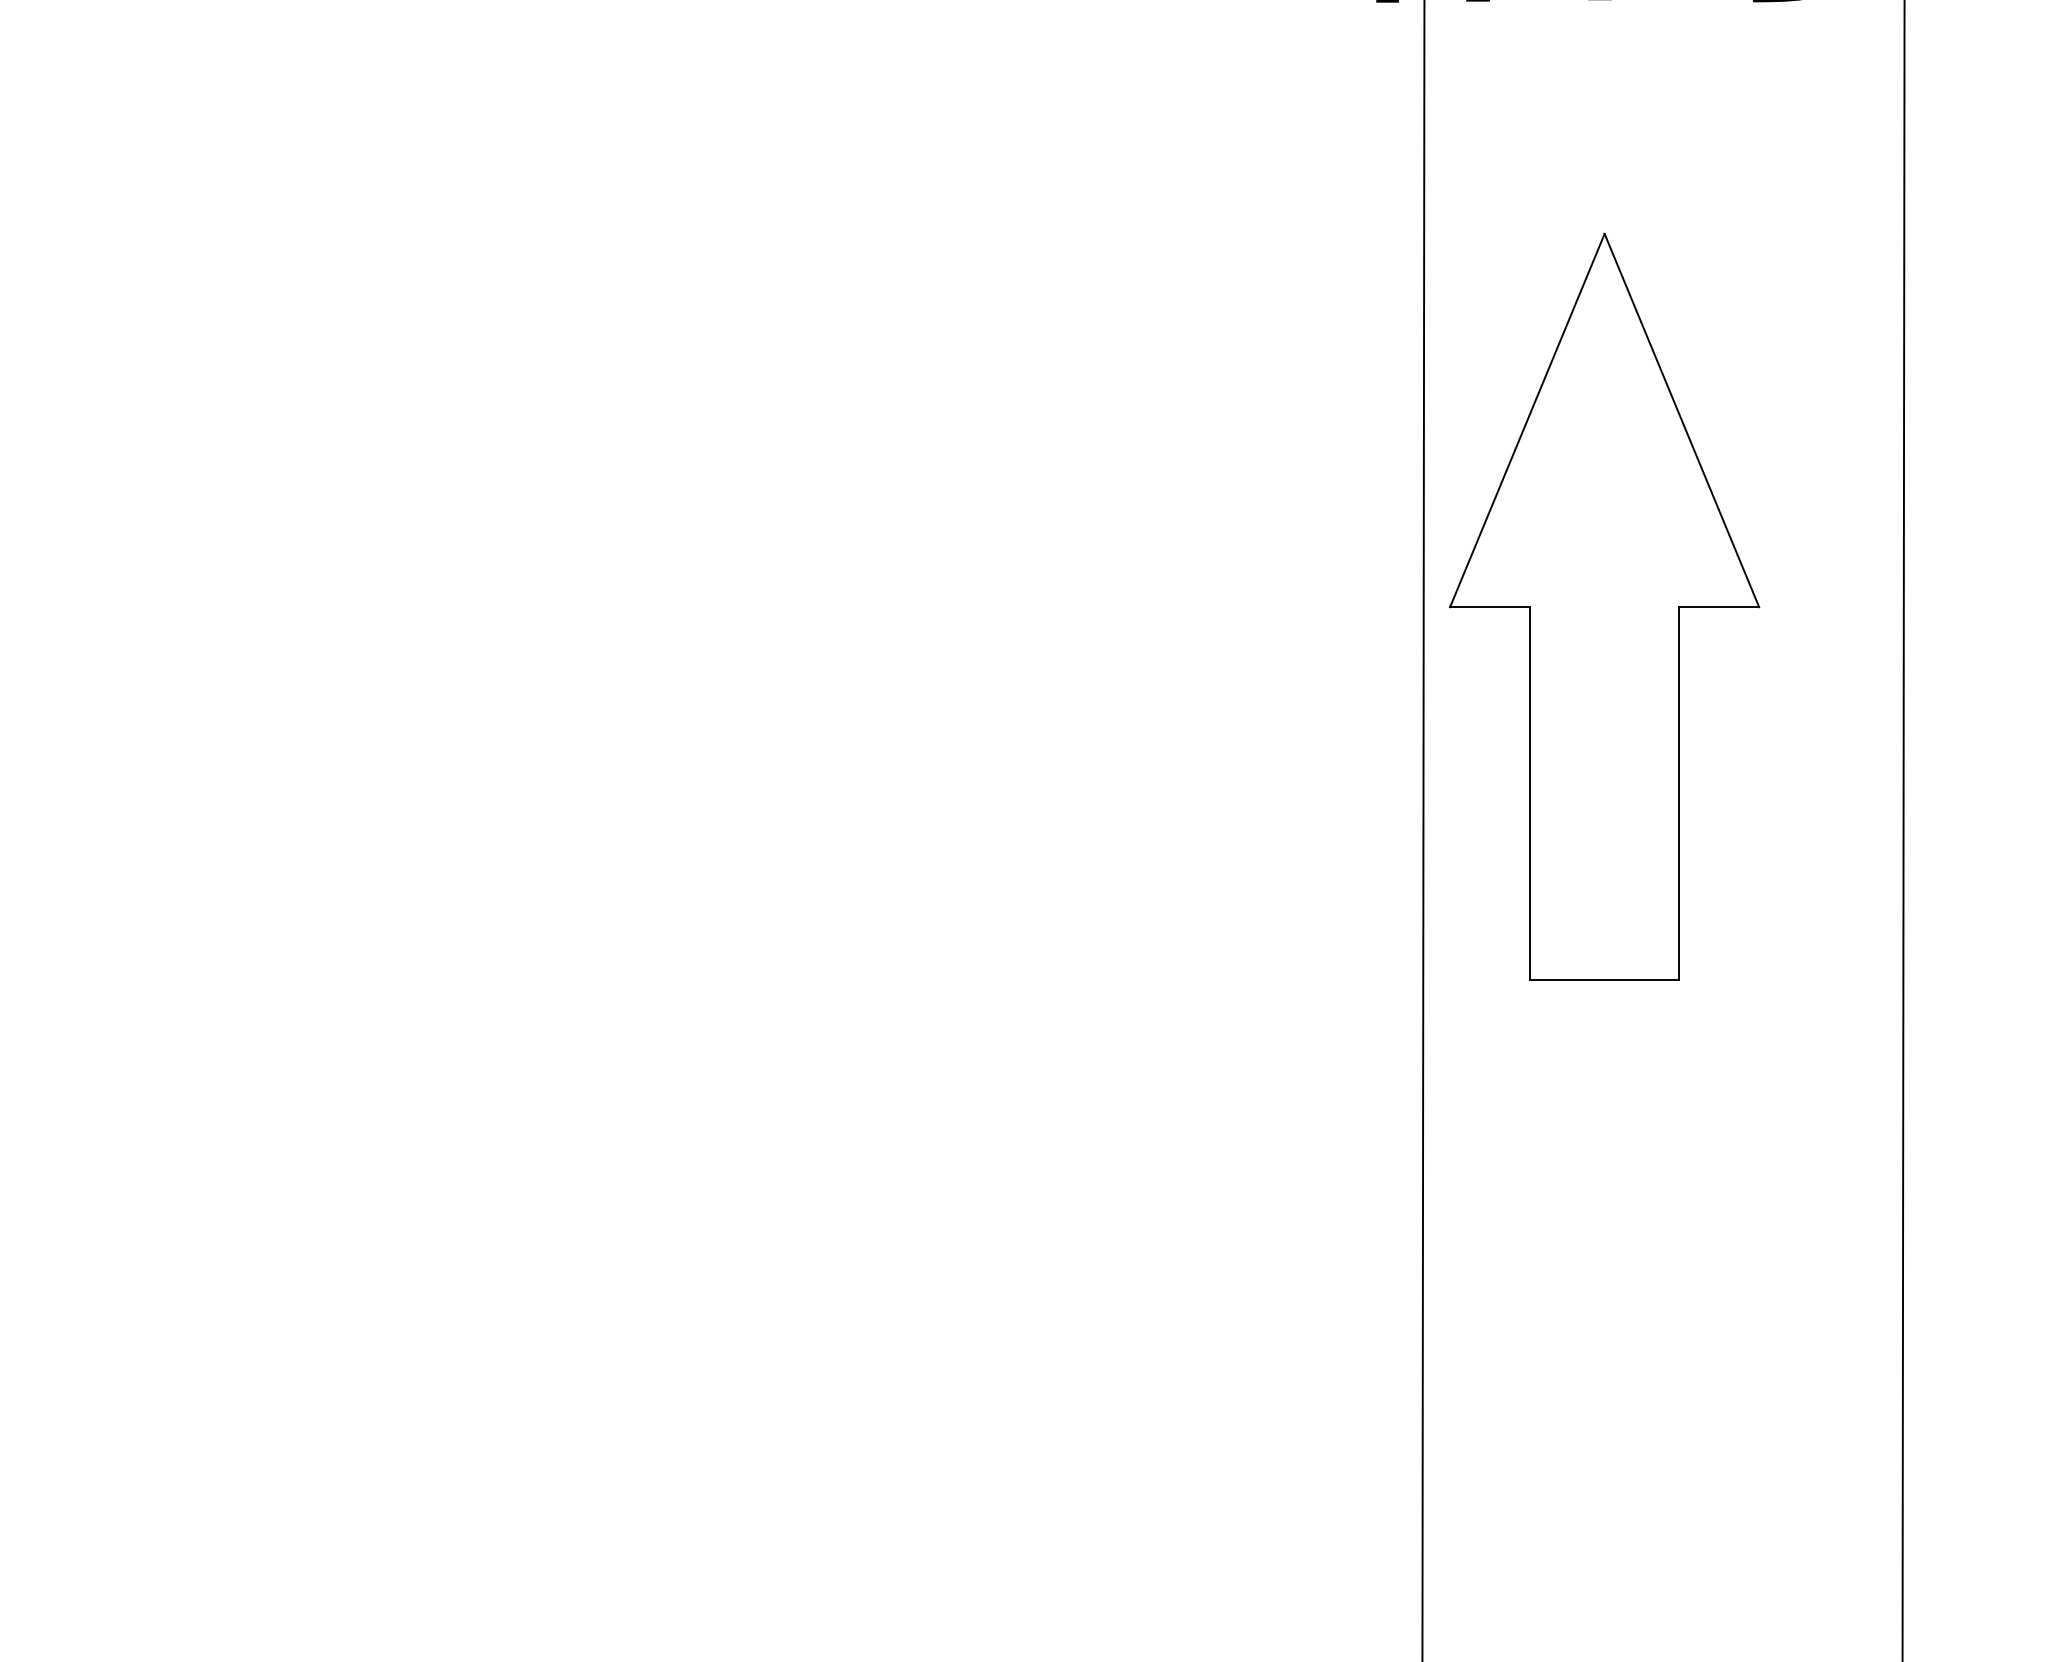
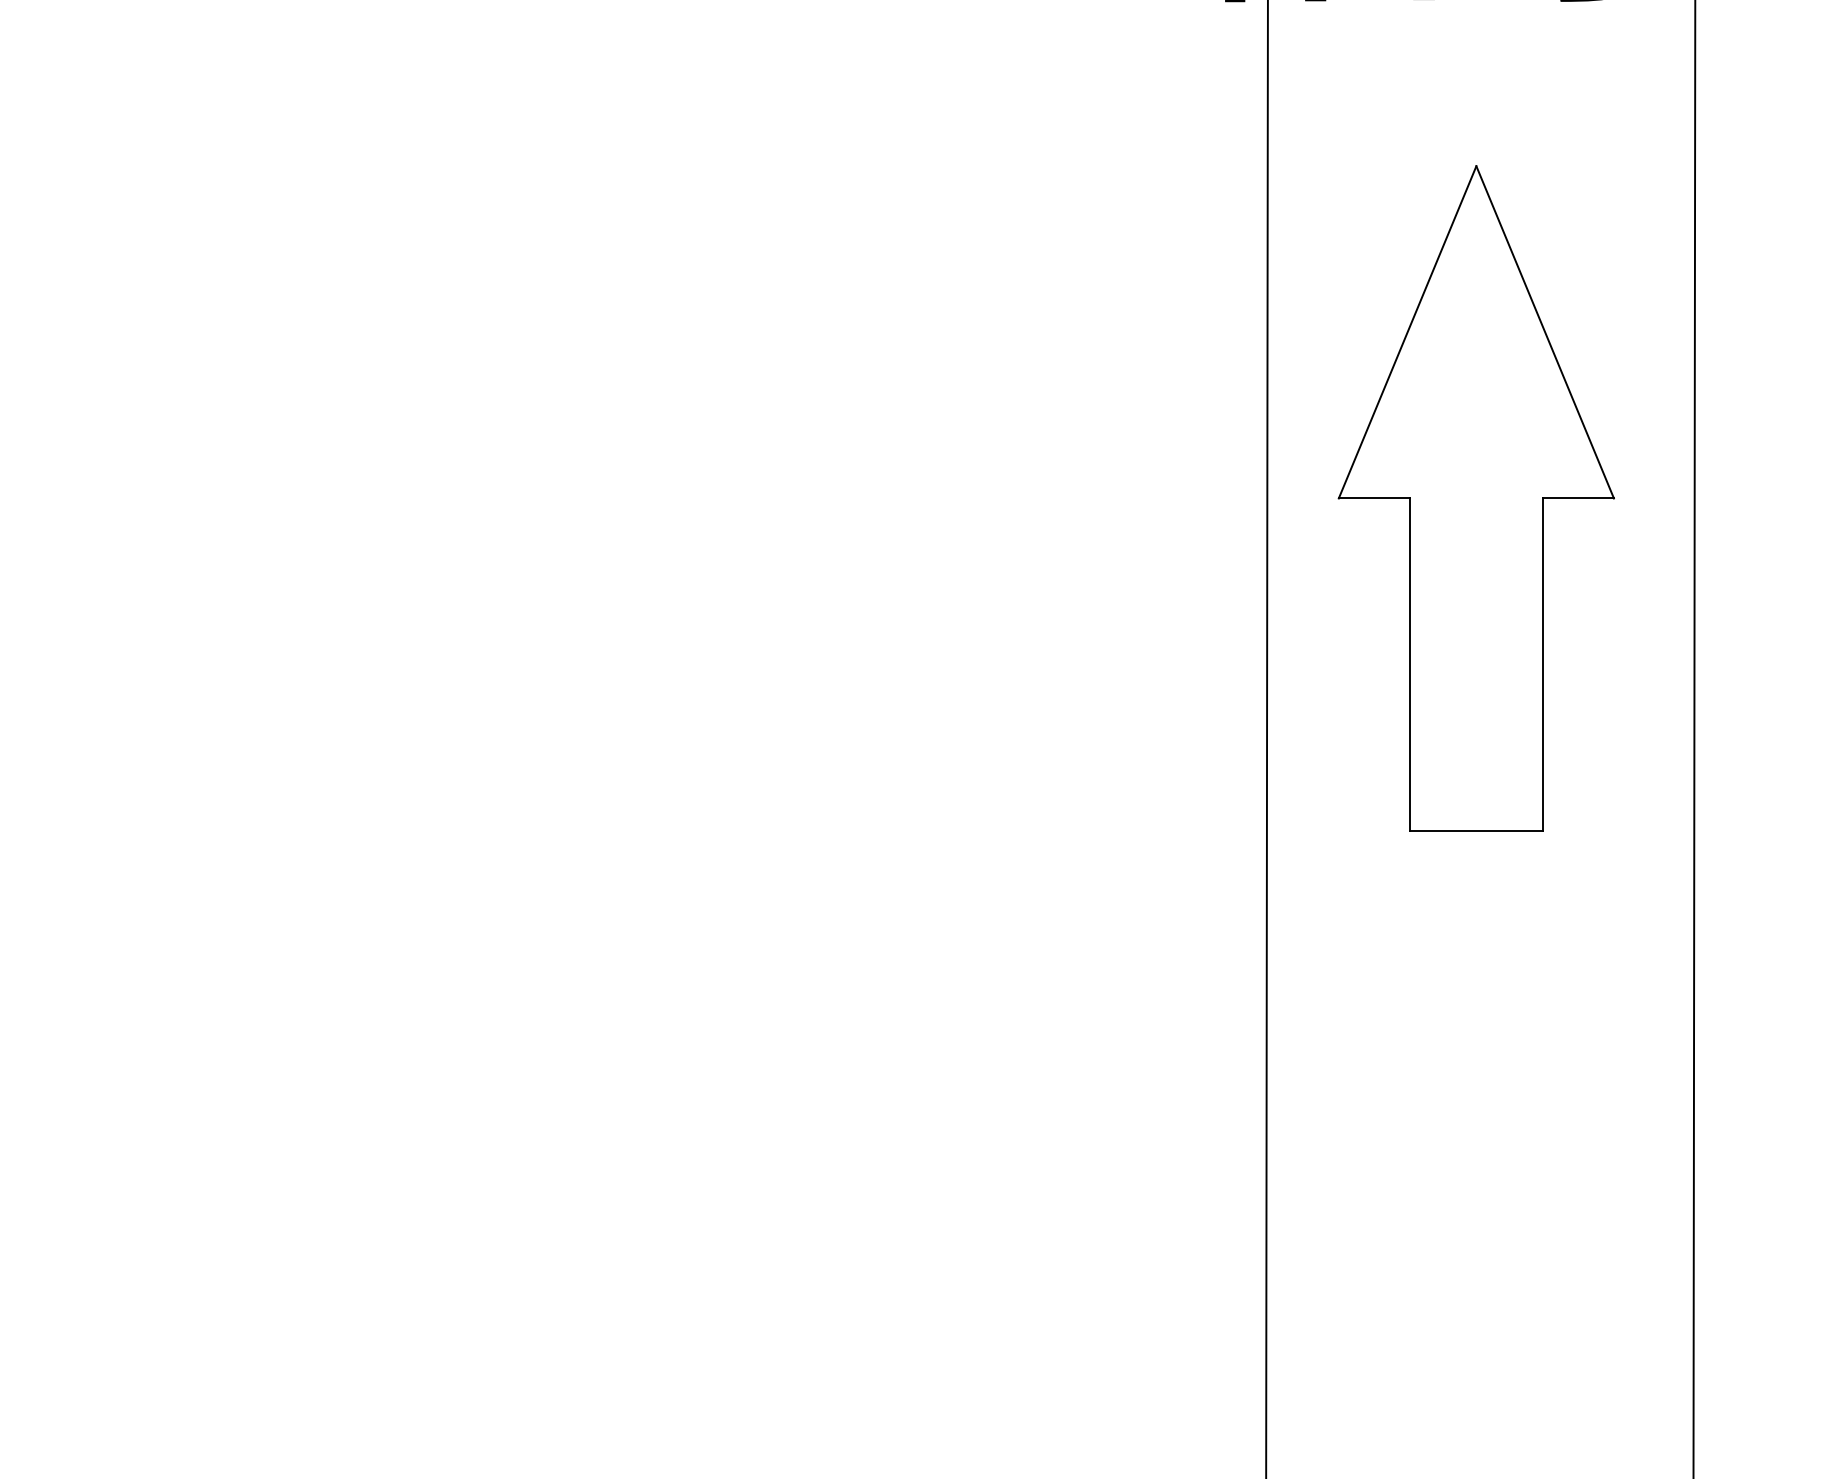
part: (1604, 606) -> (1476, 497), moved

